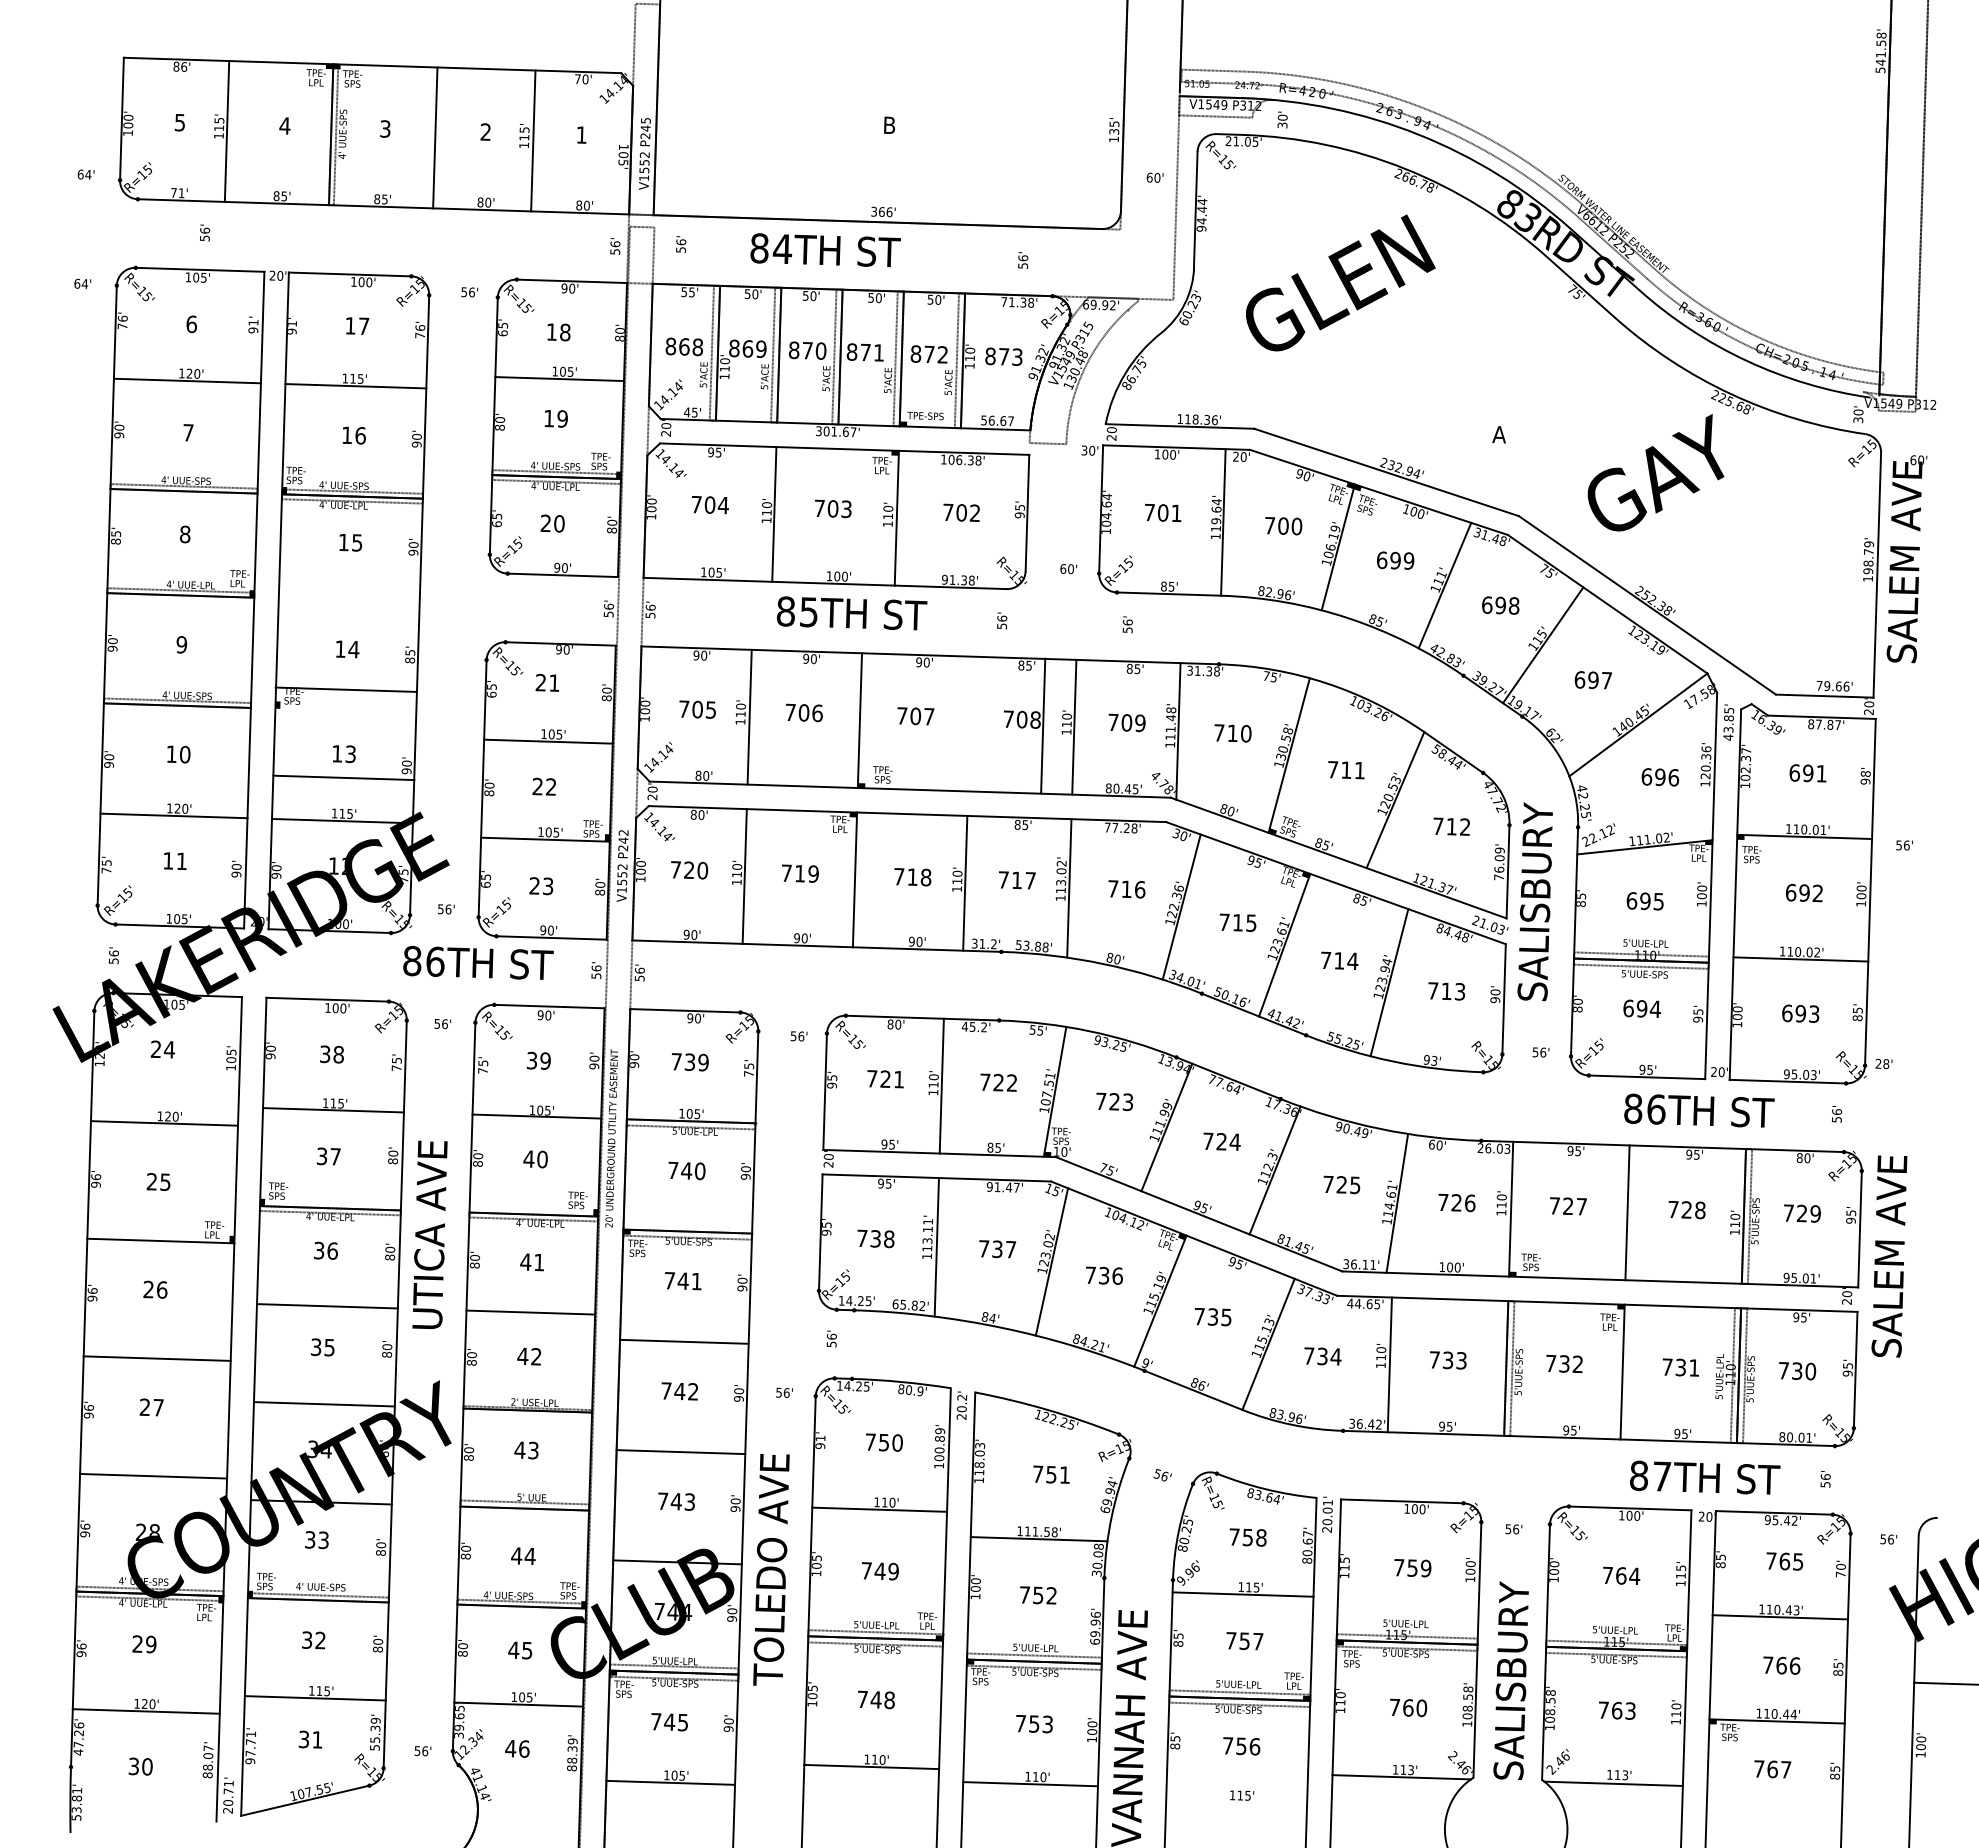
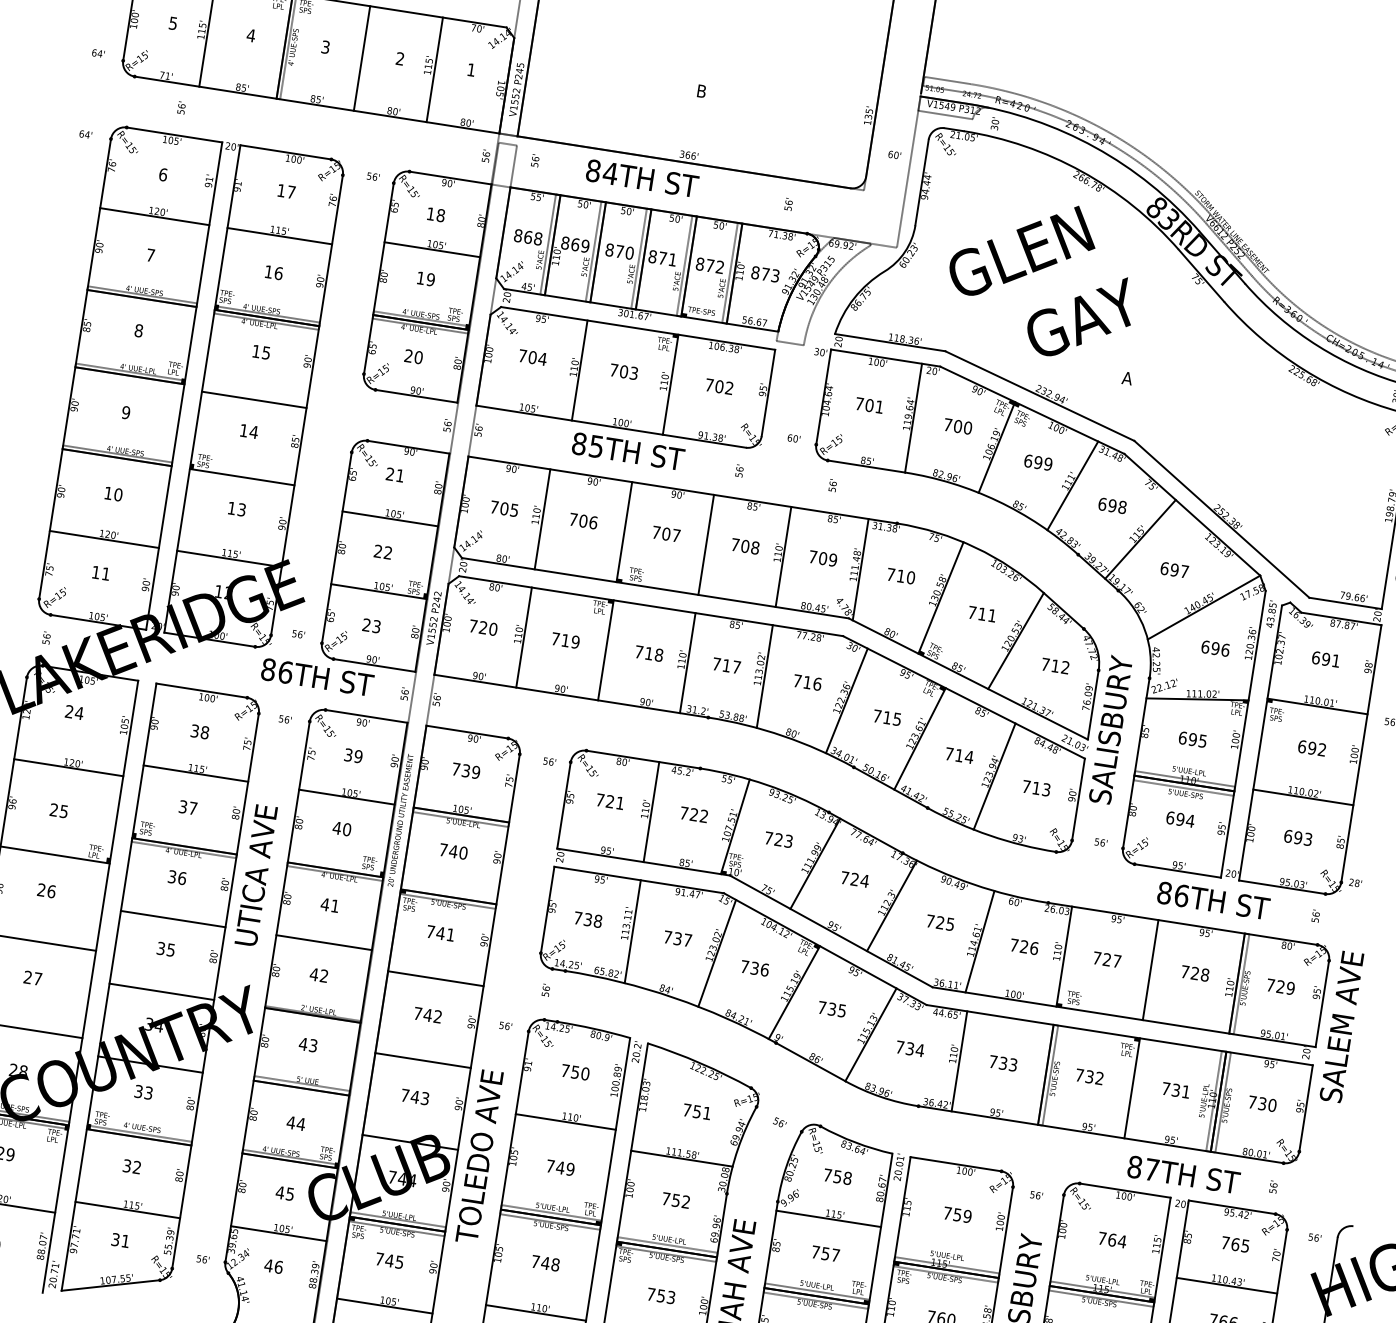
text: (1655, 472) -> (1080, 315), moved
line: (345, 689) -> (253, 399), moved
line: (1043, 725) -> (706, 544), moved
line: (343, 777) -> (241, 476), moved

